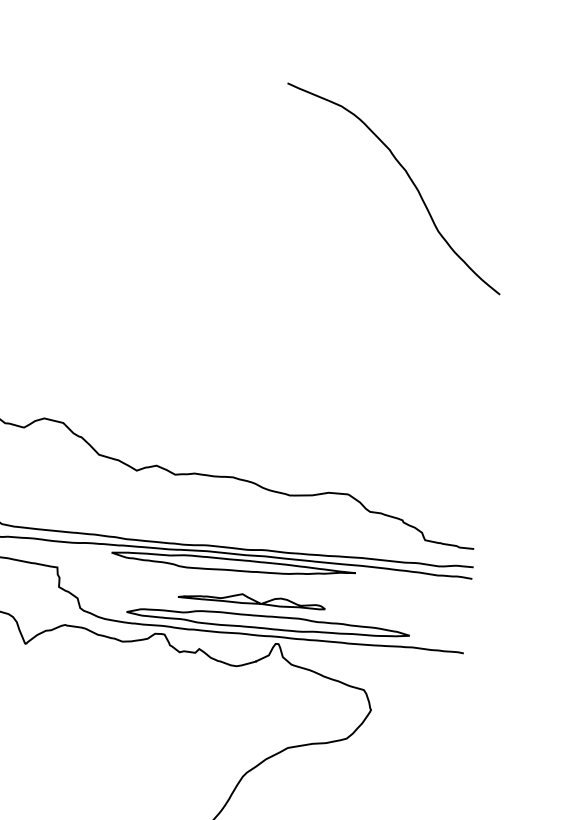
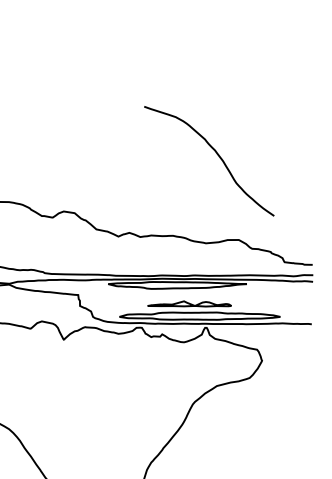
curve: (407, 178) -> (216, 154), moved

